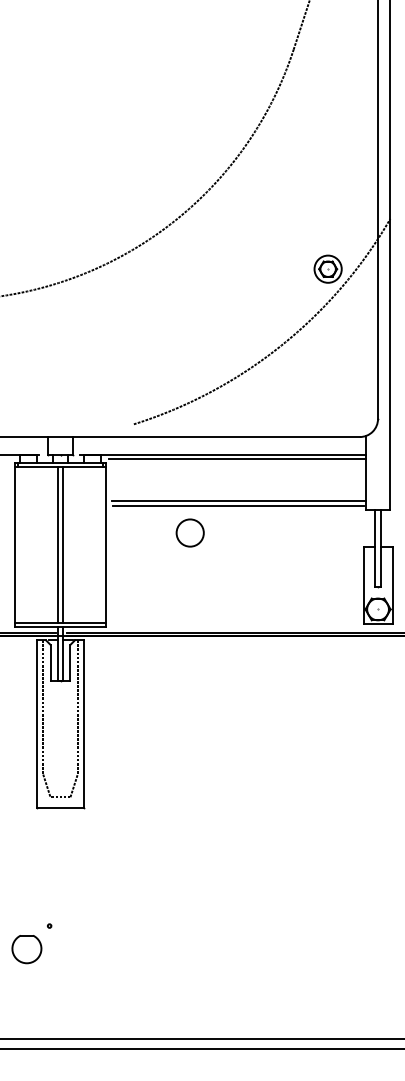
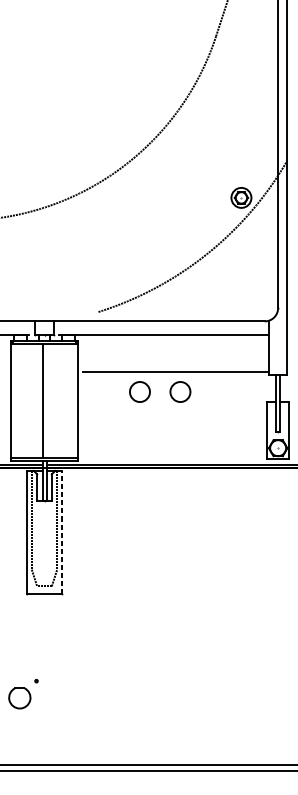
line: (237, 459) -> (174, 337), removed
line: (238, 500) -> (175, 368), removed
circle: (244, 532) -> (179, 391), added
line: (63, 544) -> (46, 400), removed
line: (84, 724) -> (62, 532), solid -> dashed

